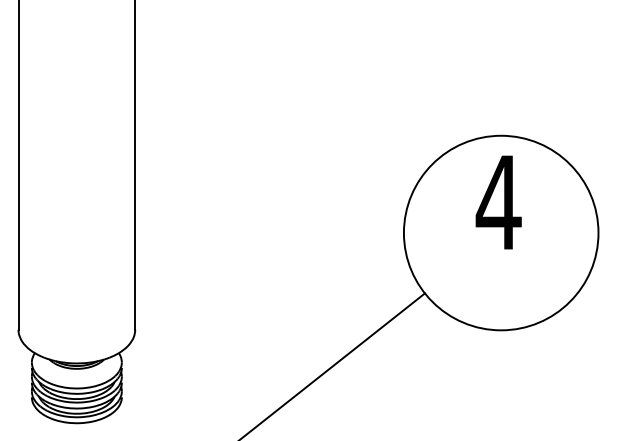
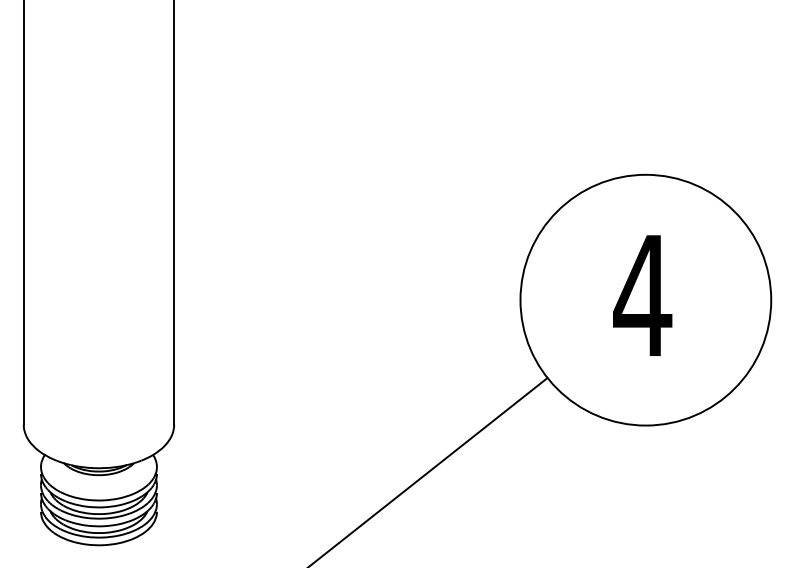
text: (498, 202) -> (642, 295), moved

